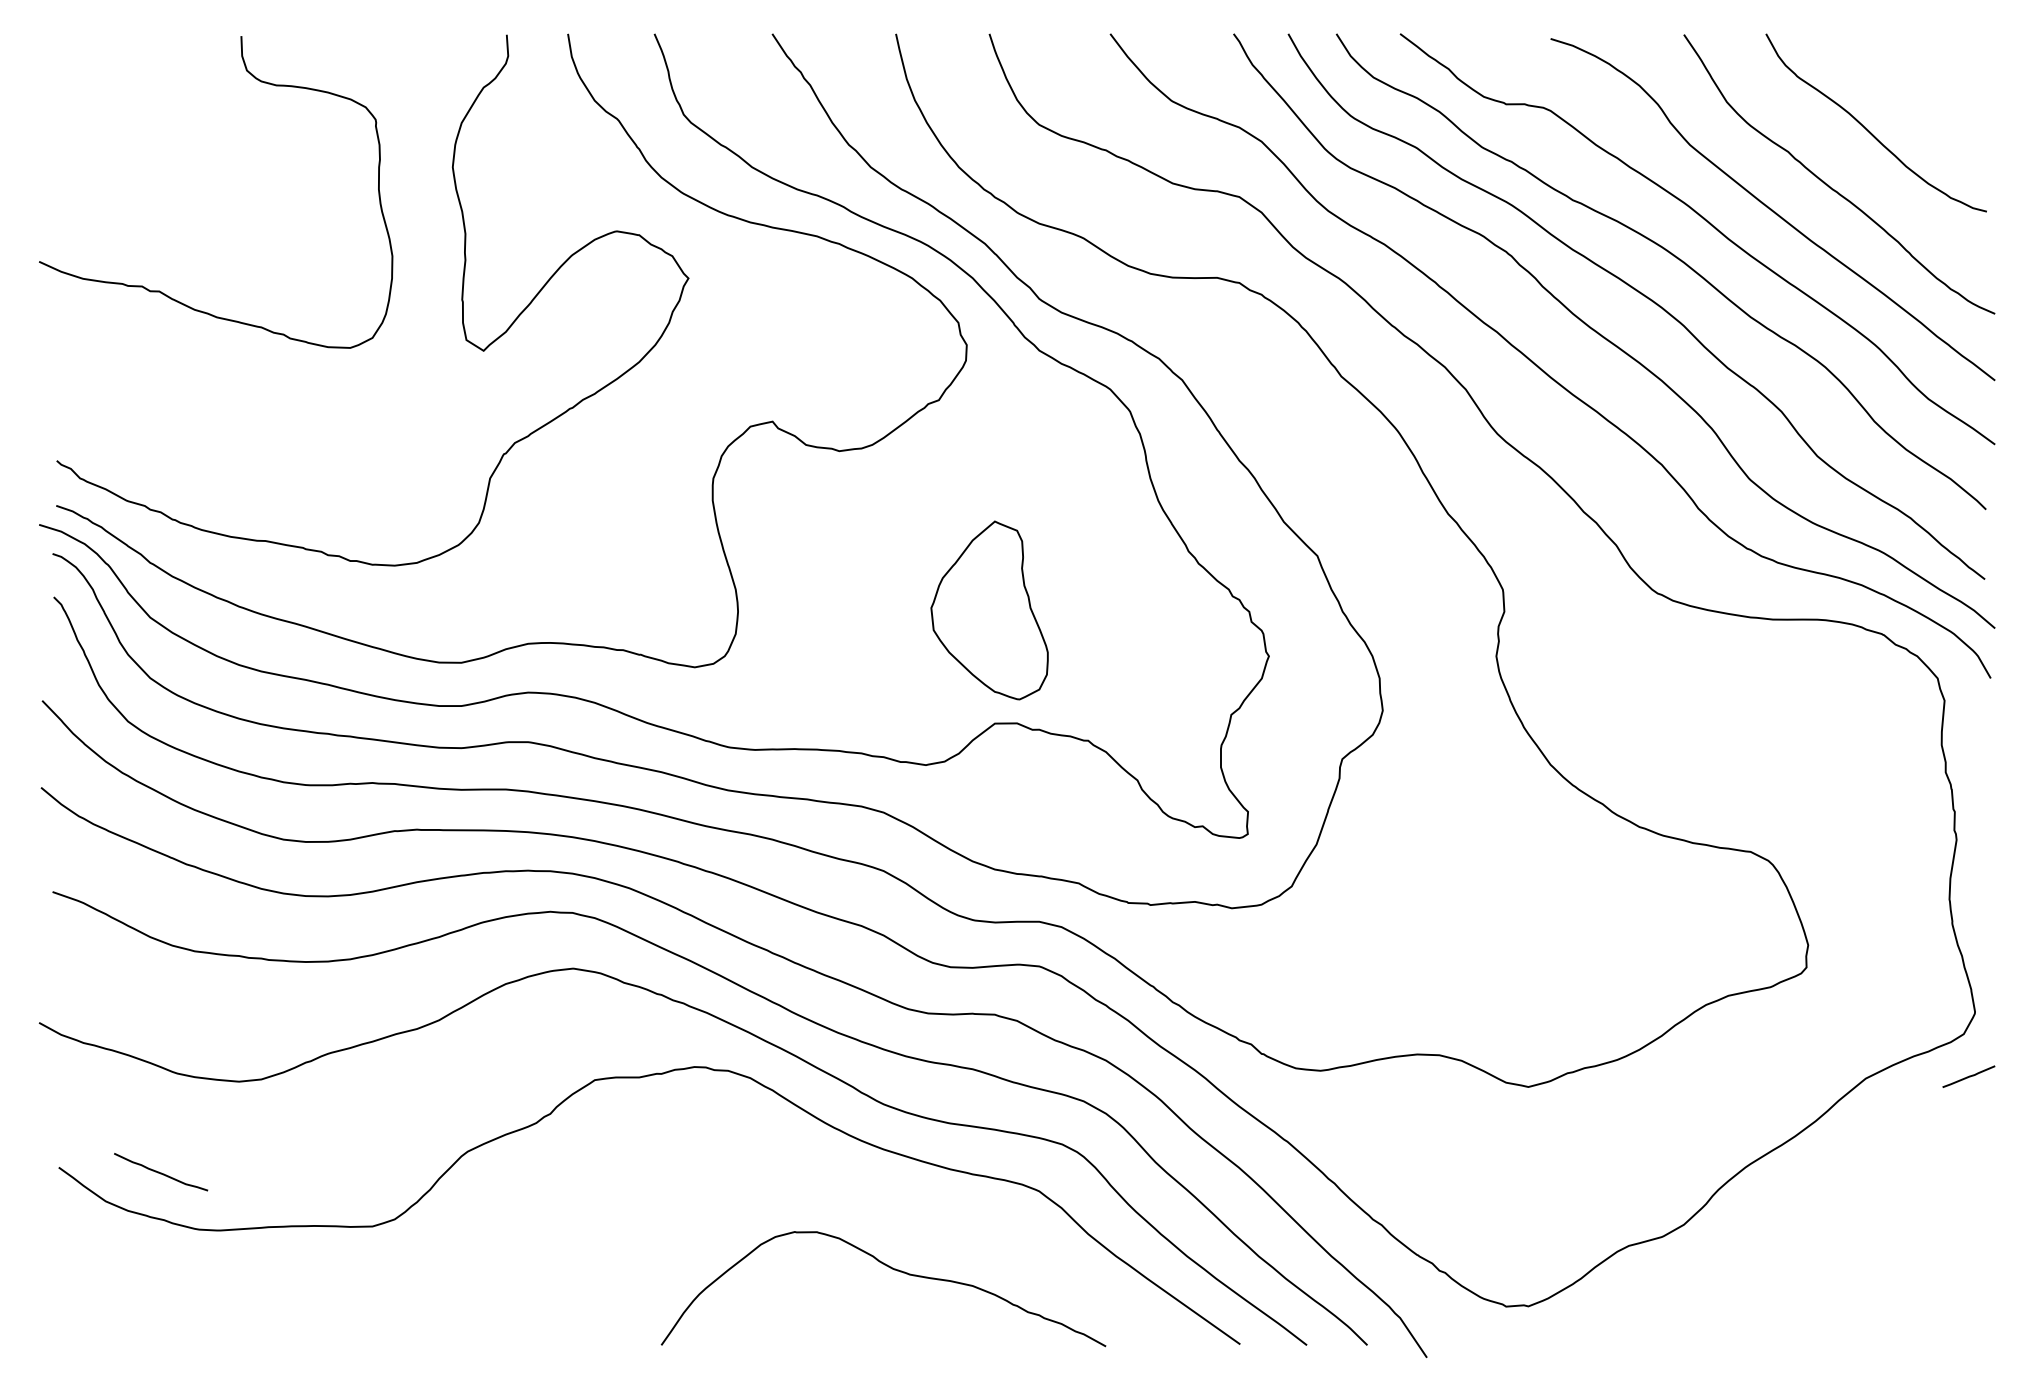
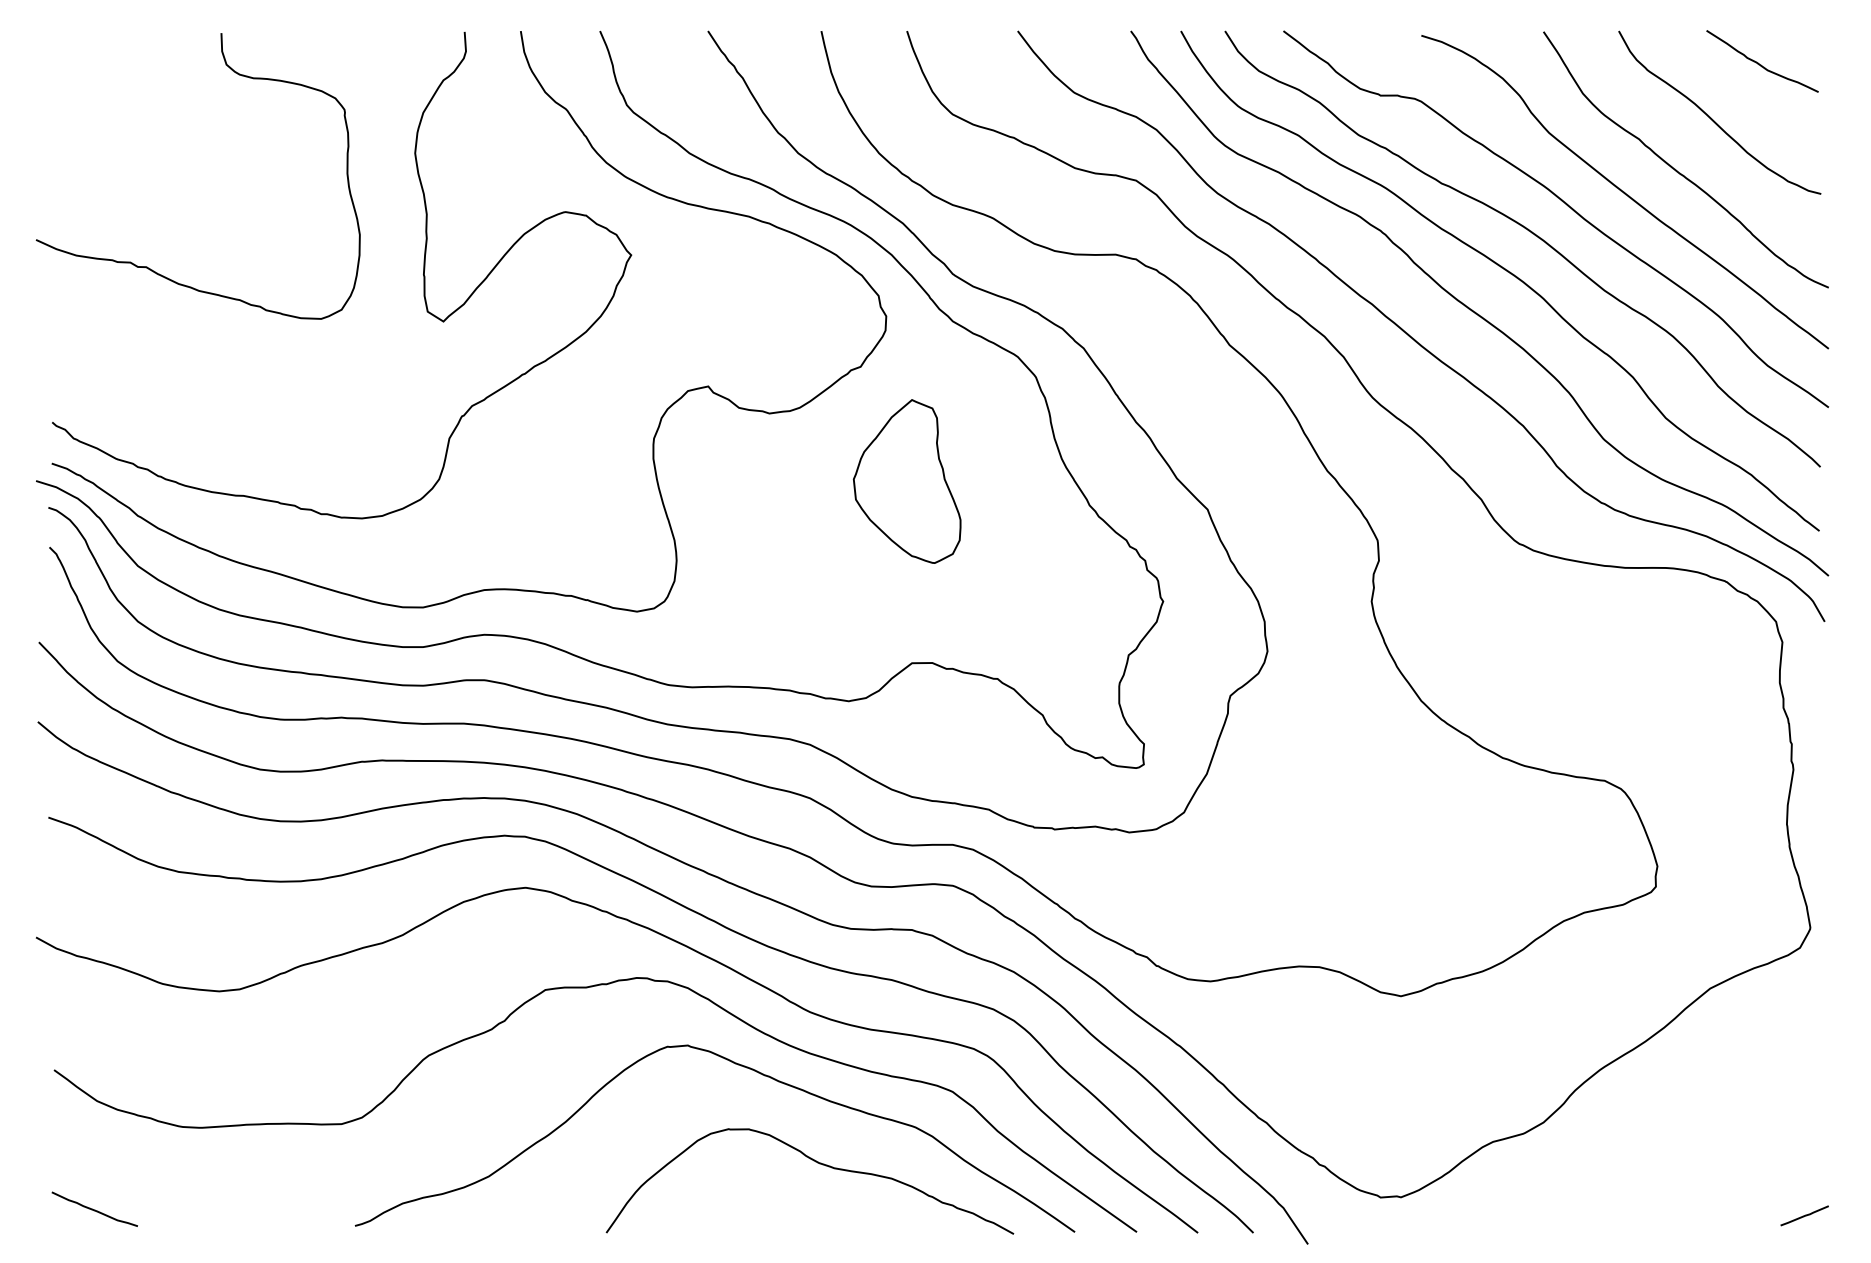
curve: (1921, 70) -> (1761, 64), added
part: (988, 610) -> (906, 481), moved
line: (1968, 1076) -> (1804, 1215), moved
curve: (807, 1163) -> (740, 1066), added
curve: (160, 1172) -> (94, 1209), moved

